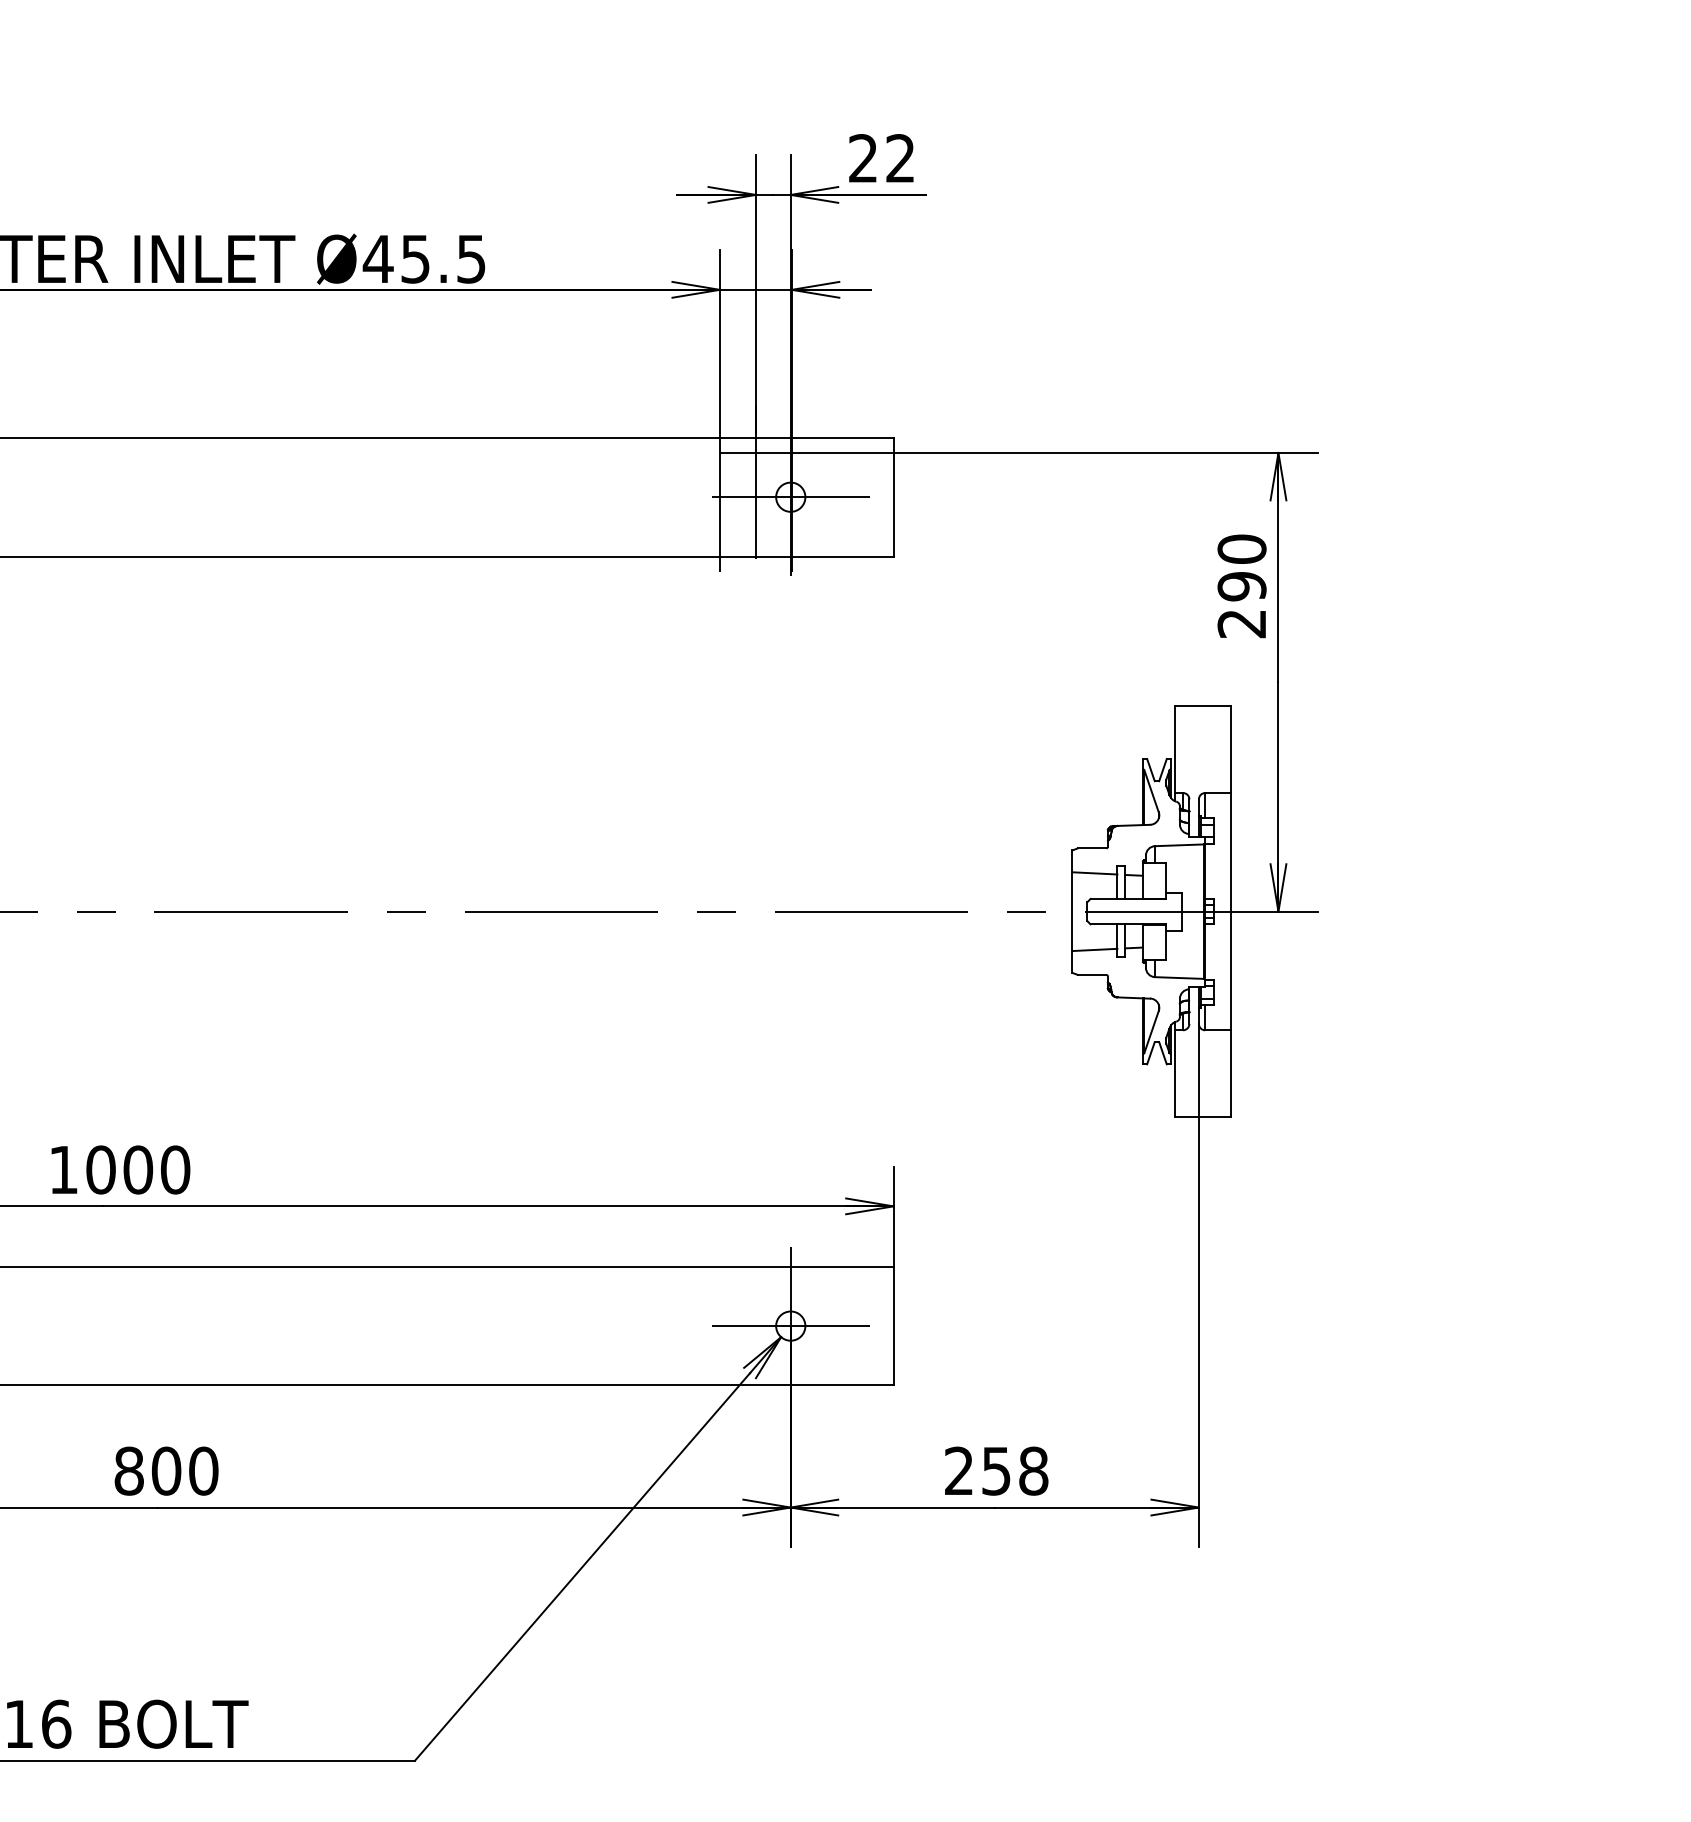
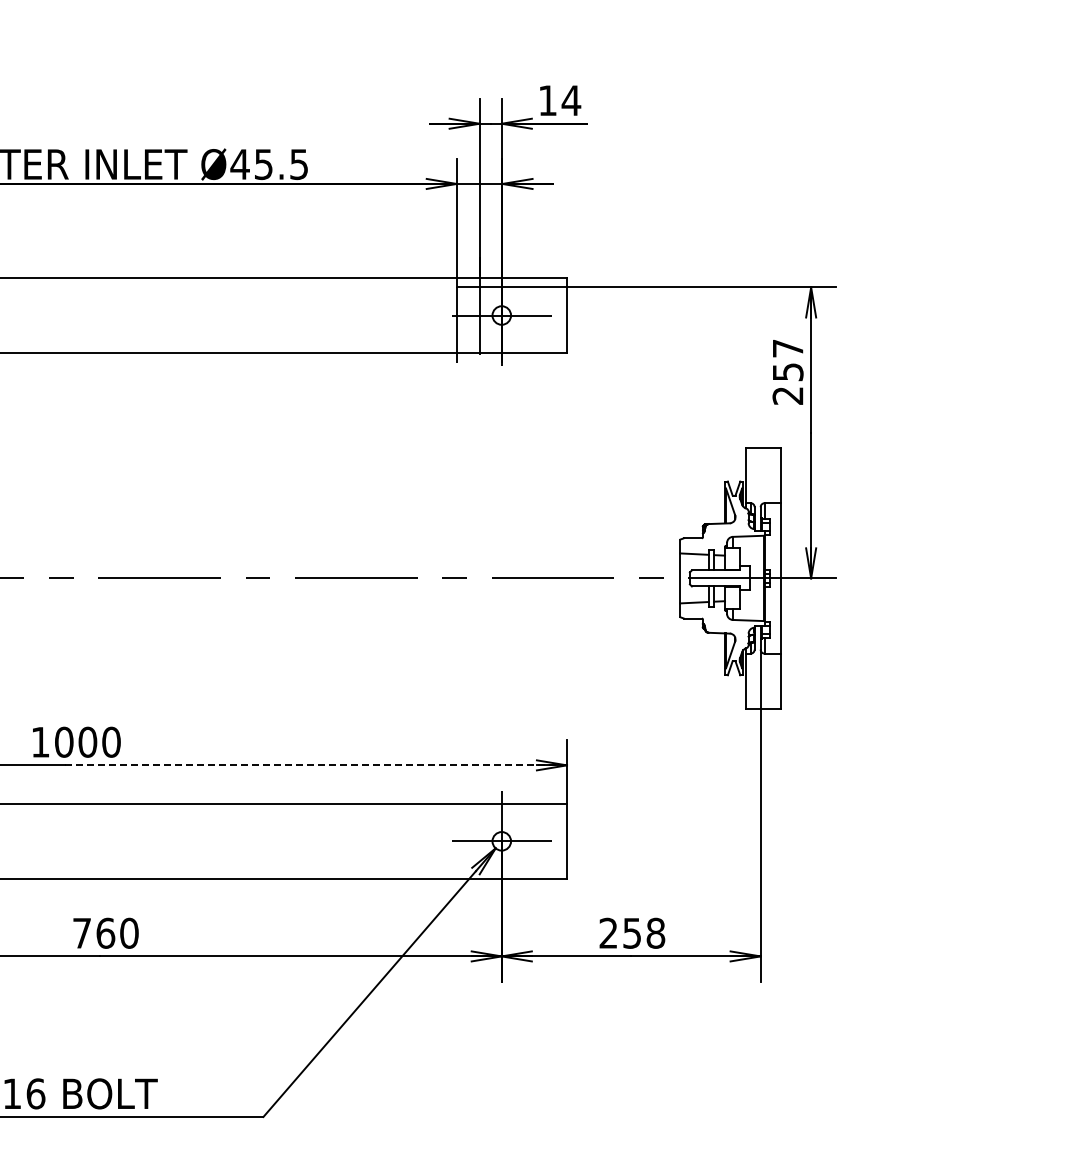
text: (881, 158) -> (559, 100), 22 -> 14
text: (1241, 568) -> (787, 360), 290 -> 257
line: (498, 1206) -> (316, 765), solid -> dashed
text: (148, 1469) -> (94, 932), 800 -> 760

